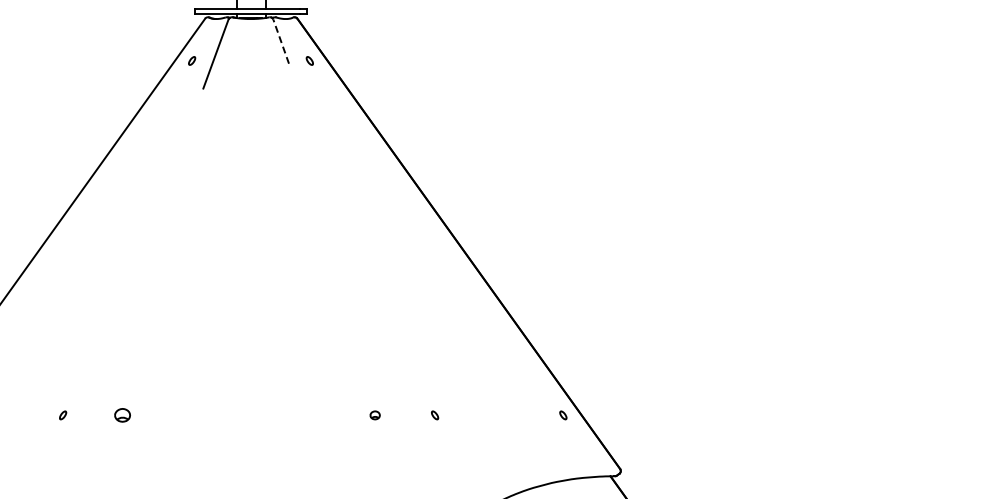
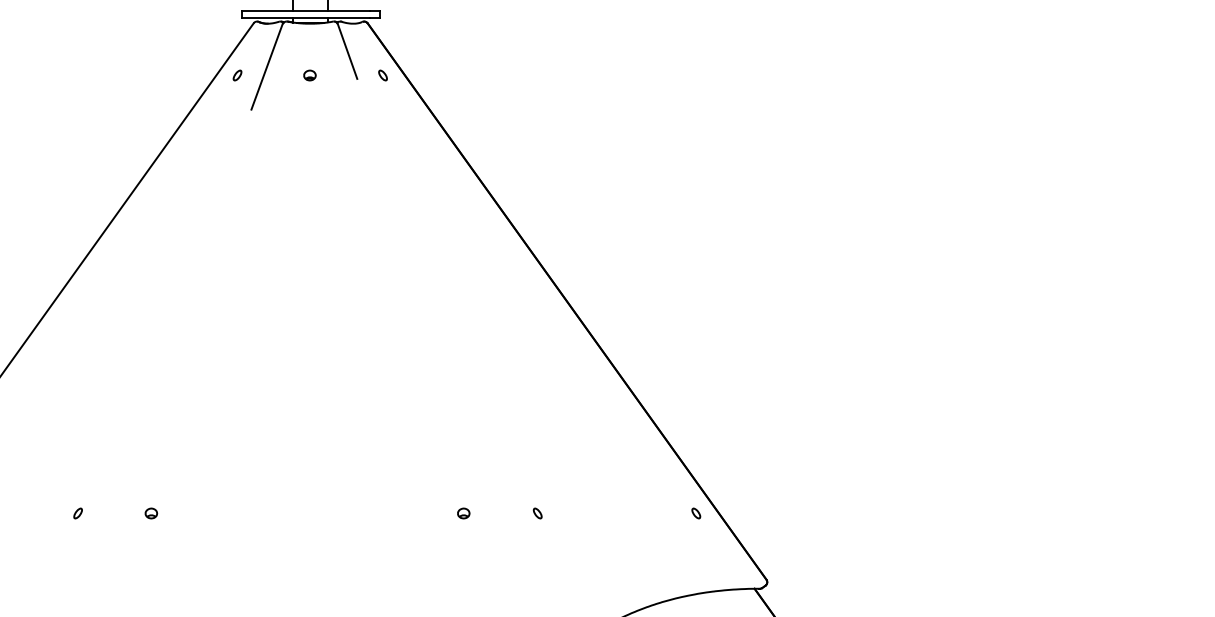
line: (281, 41) -> (348, 51), dashed -> solid
part: (250, 60) -> (309, 74), added
part: (121, 415) -> (150, 513), size x0.62

